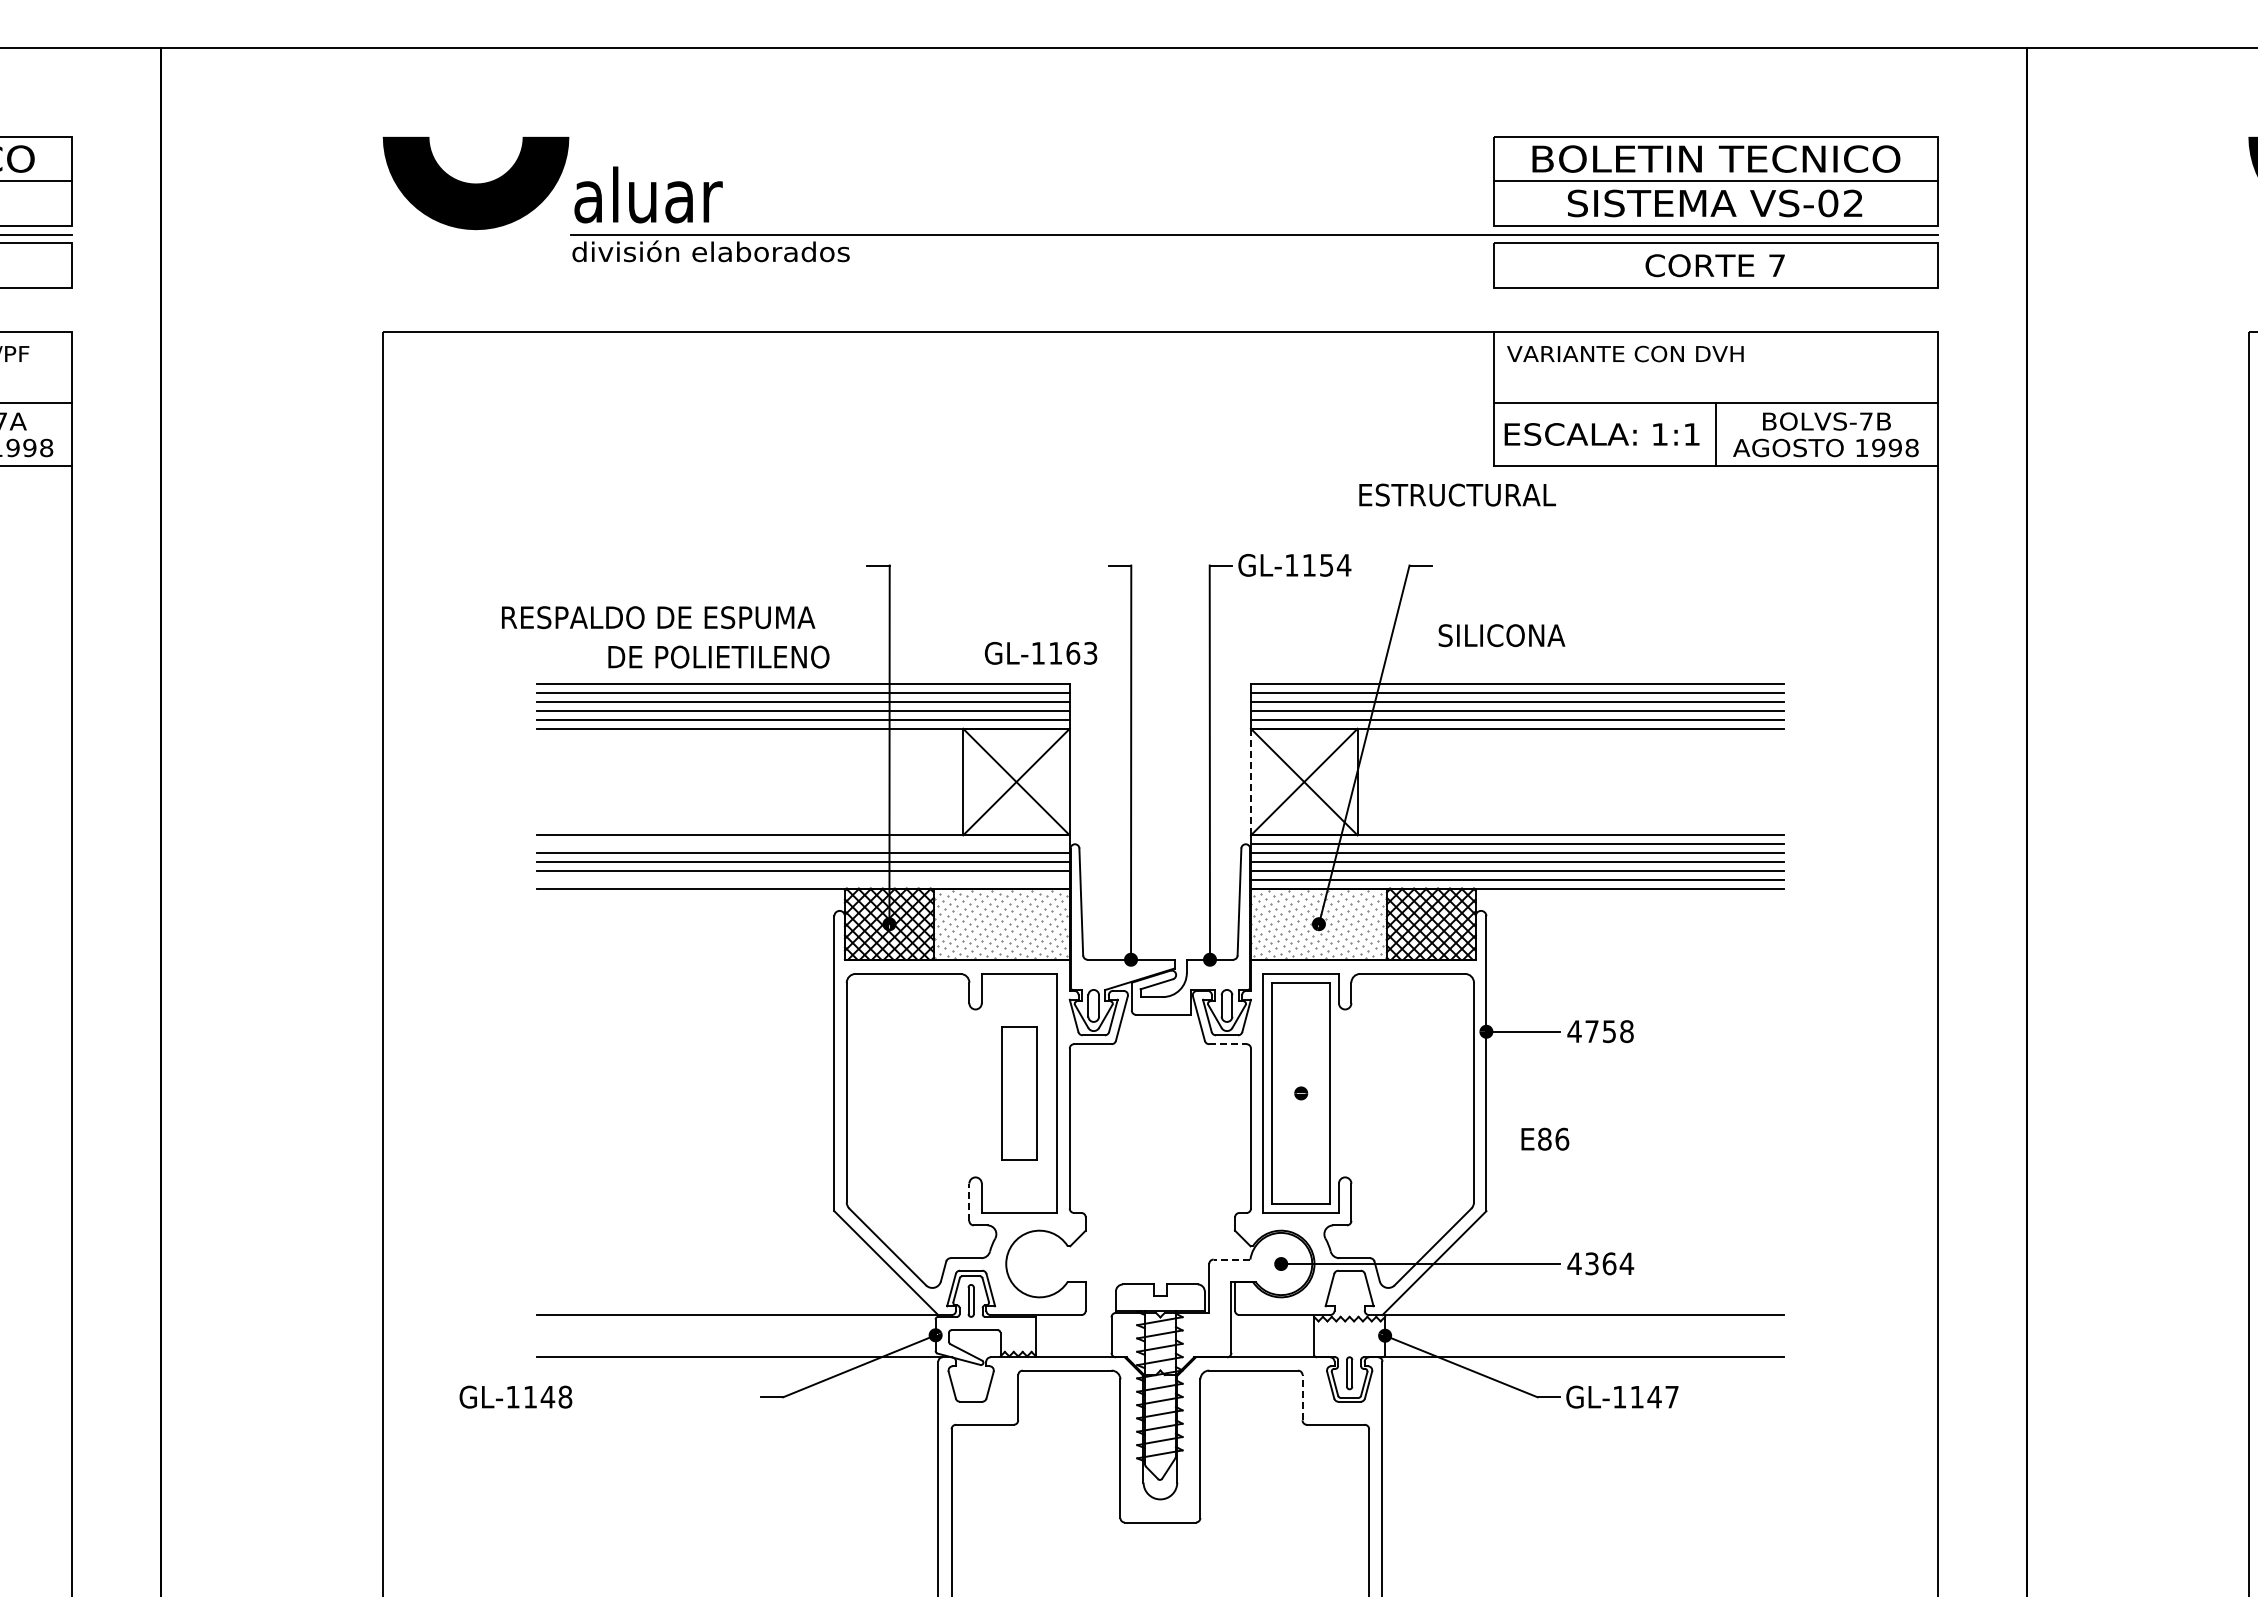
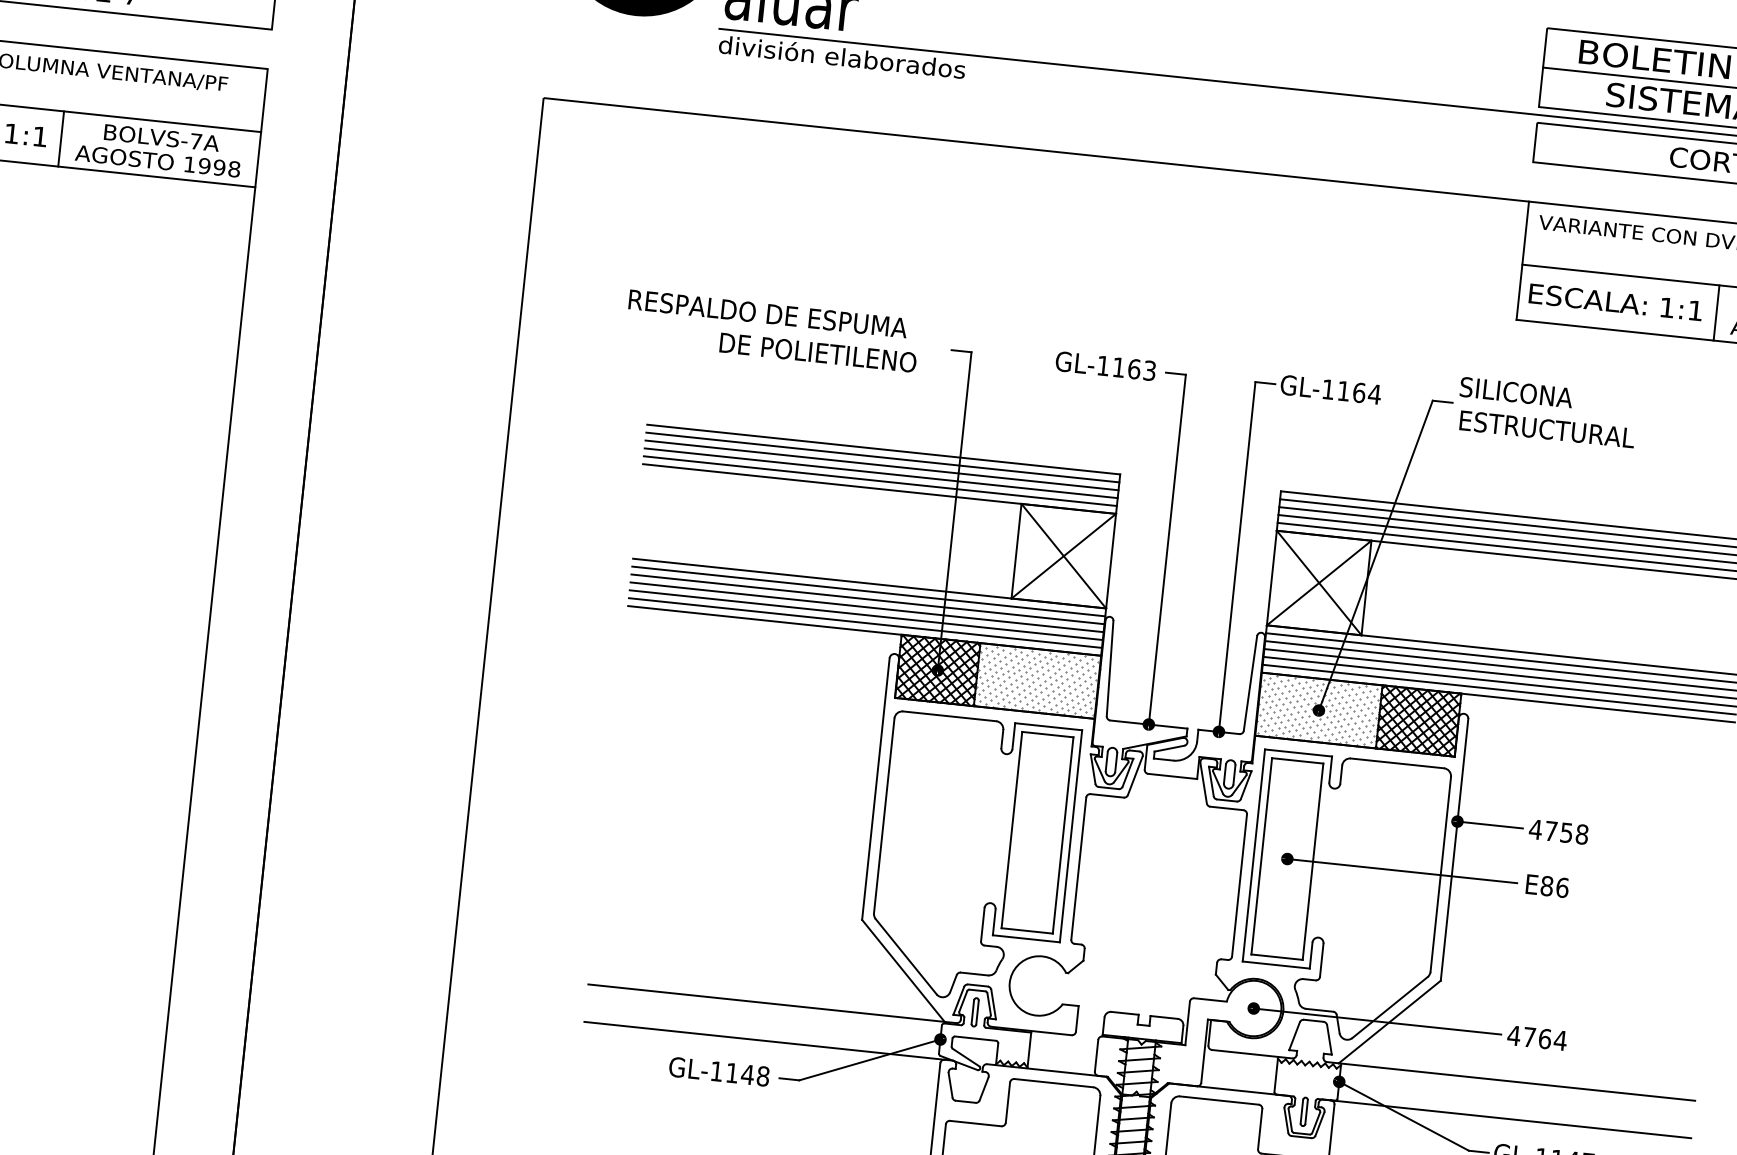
text: (1457, 494) -> (1547, 428), moved
text: (1326, 564) -> (1359, 392), GL-1154 -> GL-1164
text: (658, 617) -> (768, 313), moved
text: (1501, 635) -> (1516, 392), moved
text: (1040, 653) -> (1105, 366), moved
text: (718, 656) -> (817, 352), moved
line: (1250, 782) -> (1271, 578), dashed -> solid
line: (802, 844) -> (868, 591), added
line: (802, 879) -> (864, 622), added
line: (1227, 1044) -> (1226, 808), dashed -> solid
part: (1019, 1093) -> (1037, 832), size x1.67
line: (1430, 1093) -> (1402, 871), added
text: (1545, 1138) -> (1547, 885), moved
line: (969, 1202) -> (982, 924), dashed -> solid
line: (1231, 1259) -> (1210, 999), dashed -> solid
text: (1591, 1263) -> (1529, 1036), 4364 -> 4764
text: (515, 1396) -> (719, 1071), moved
line: (1302, 1397) -> (1260, 1128), dashed -> solid

